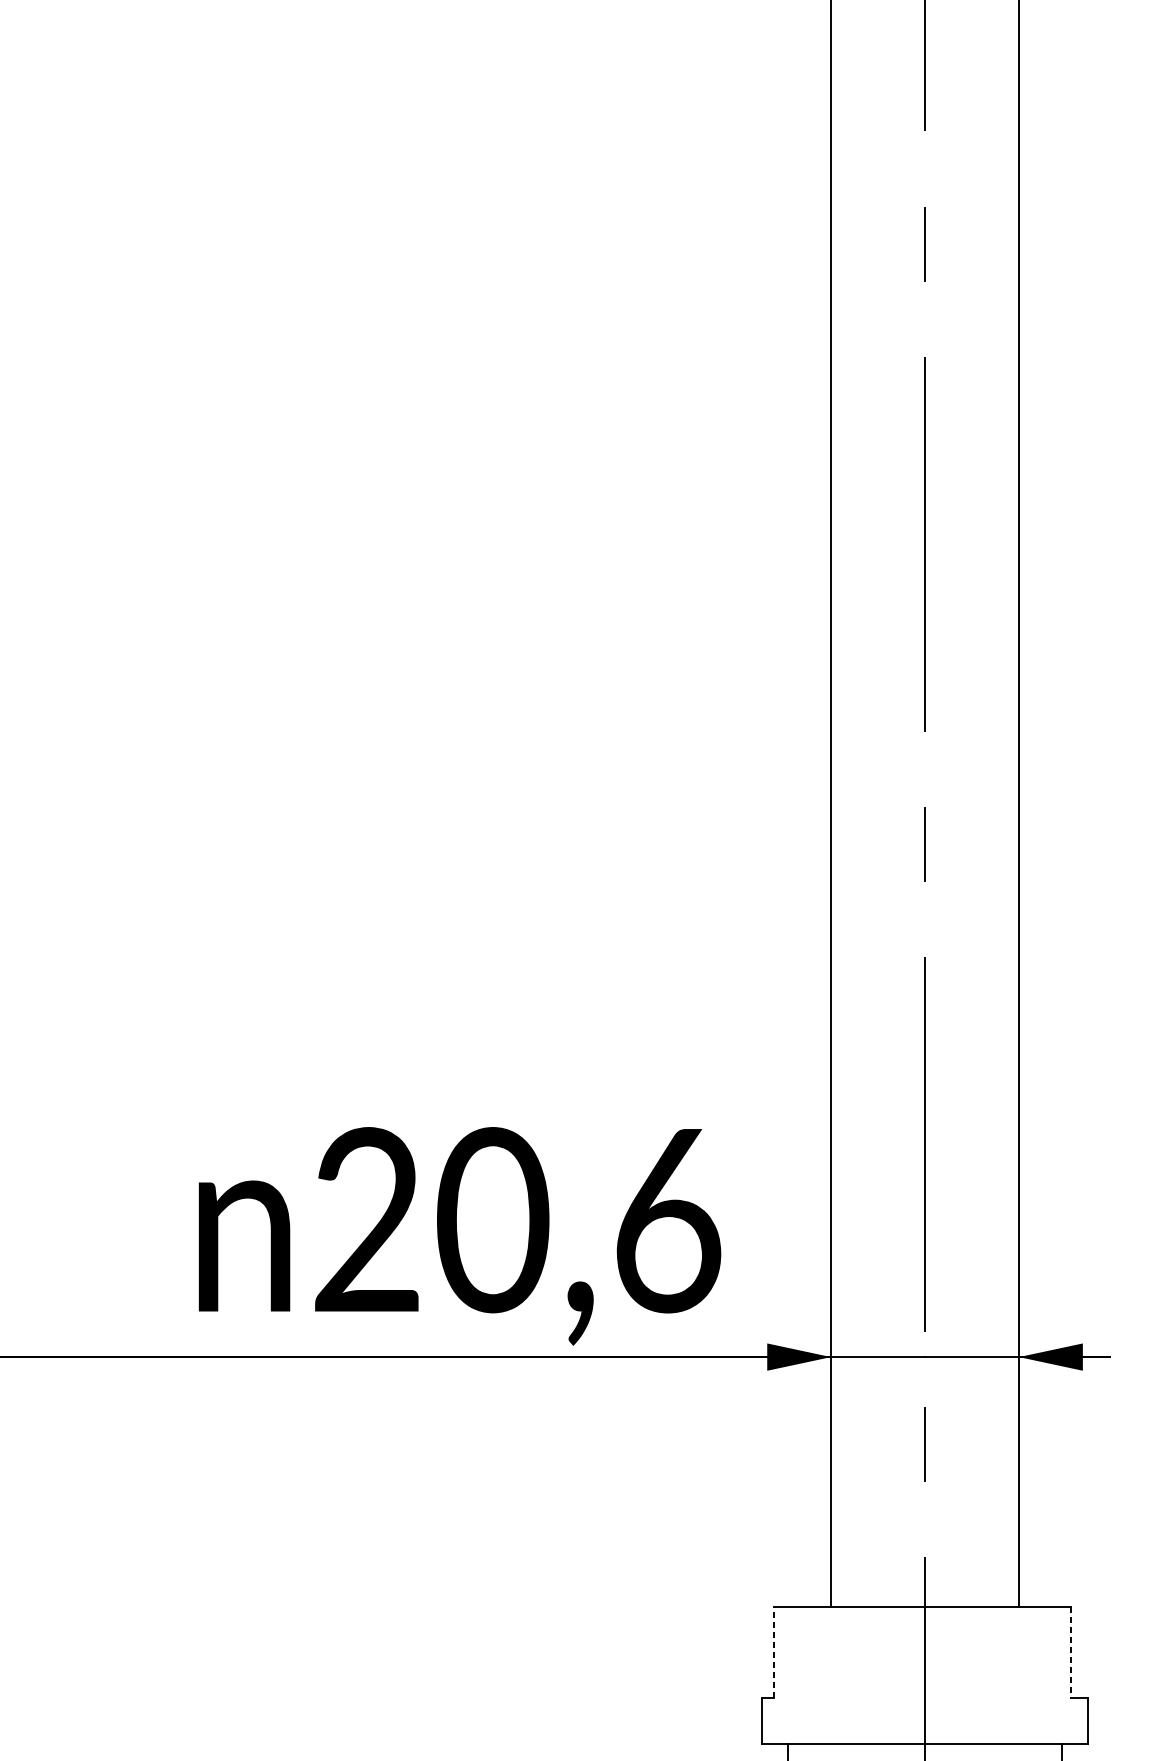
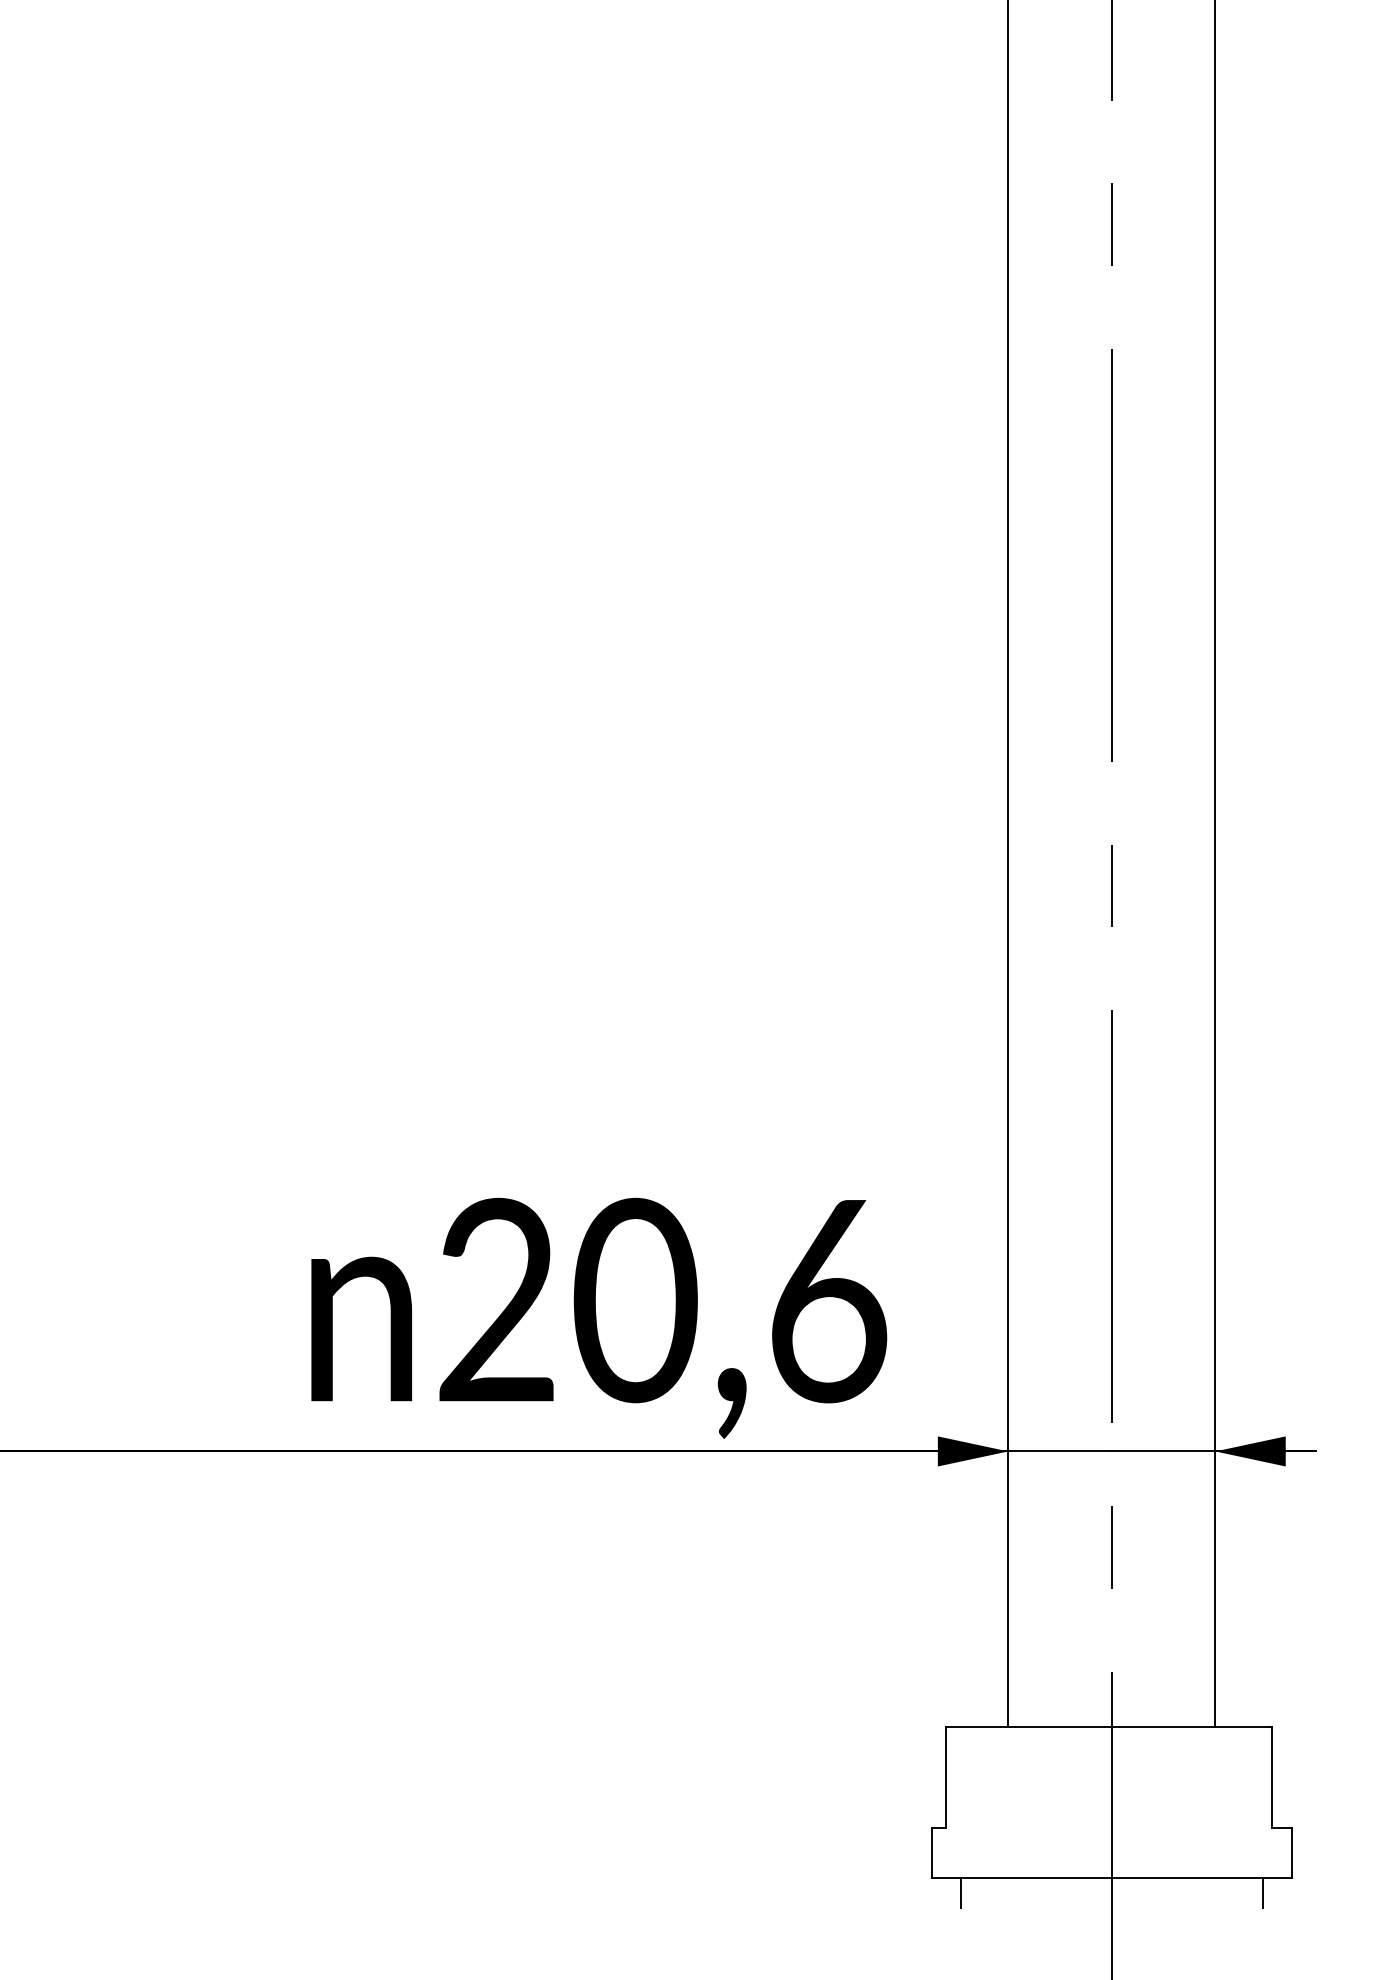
line: (774, 1652) -> (945, 1776), dashed -> solid
line: (1070, 1652) -> (1272, 1777), dashed -> solid

